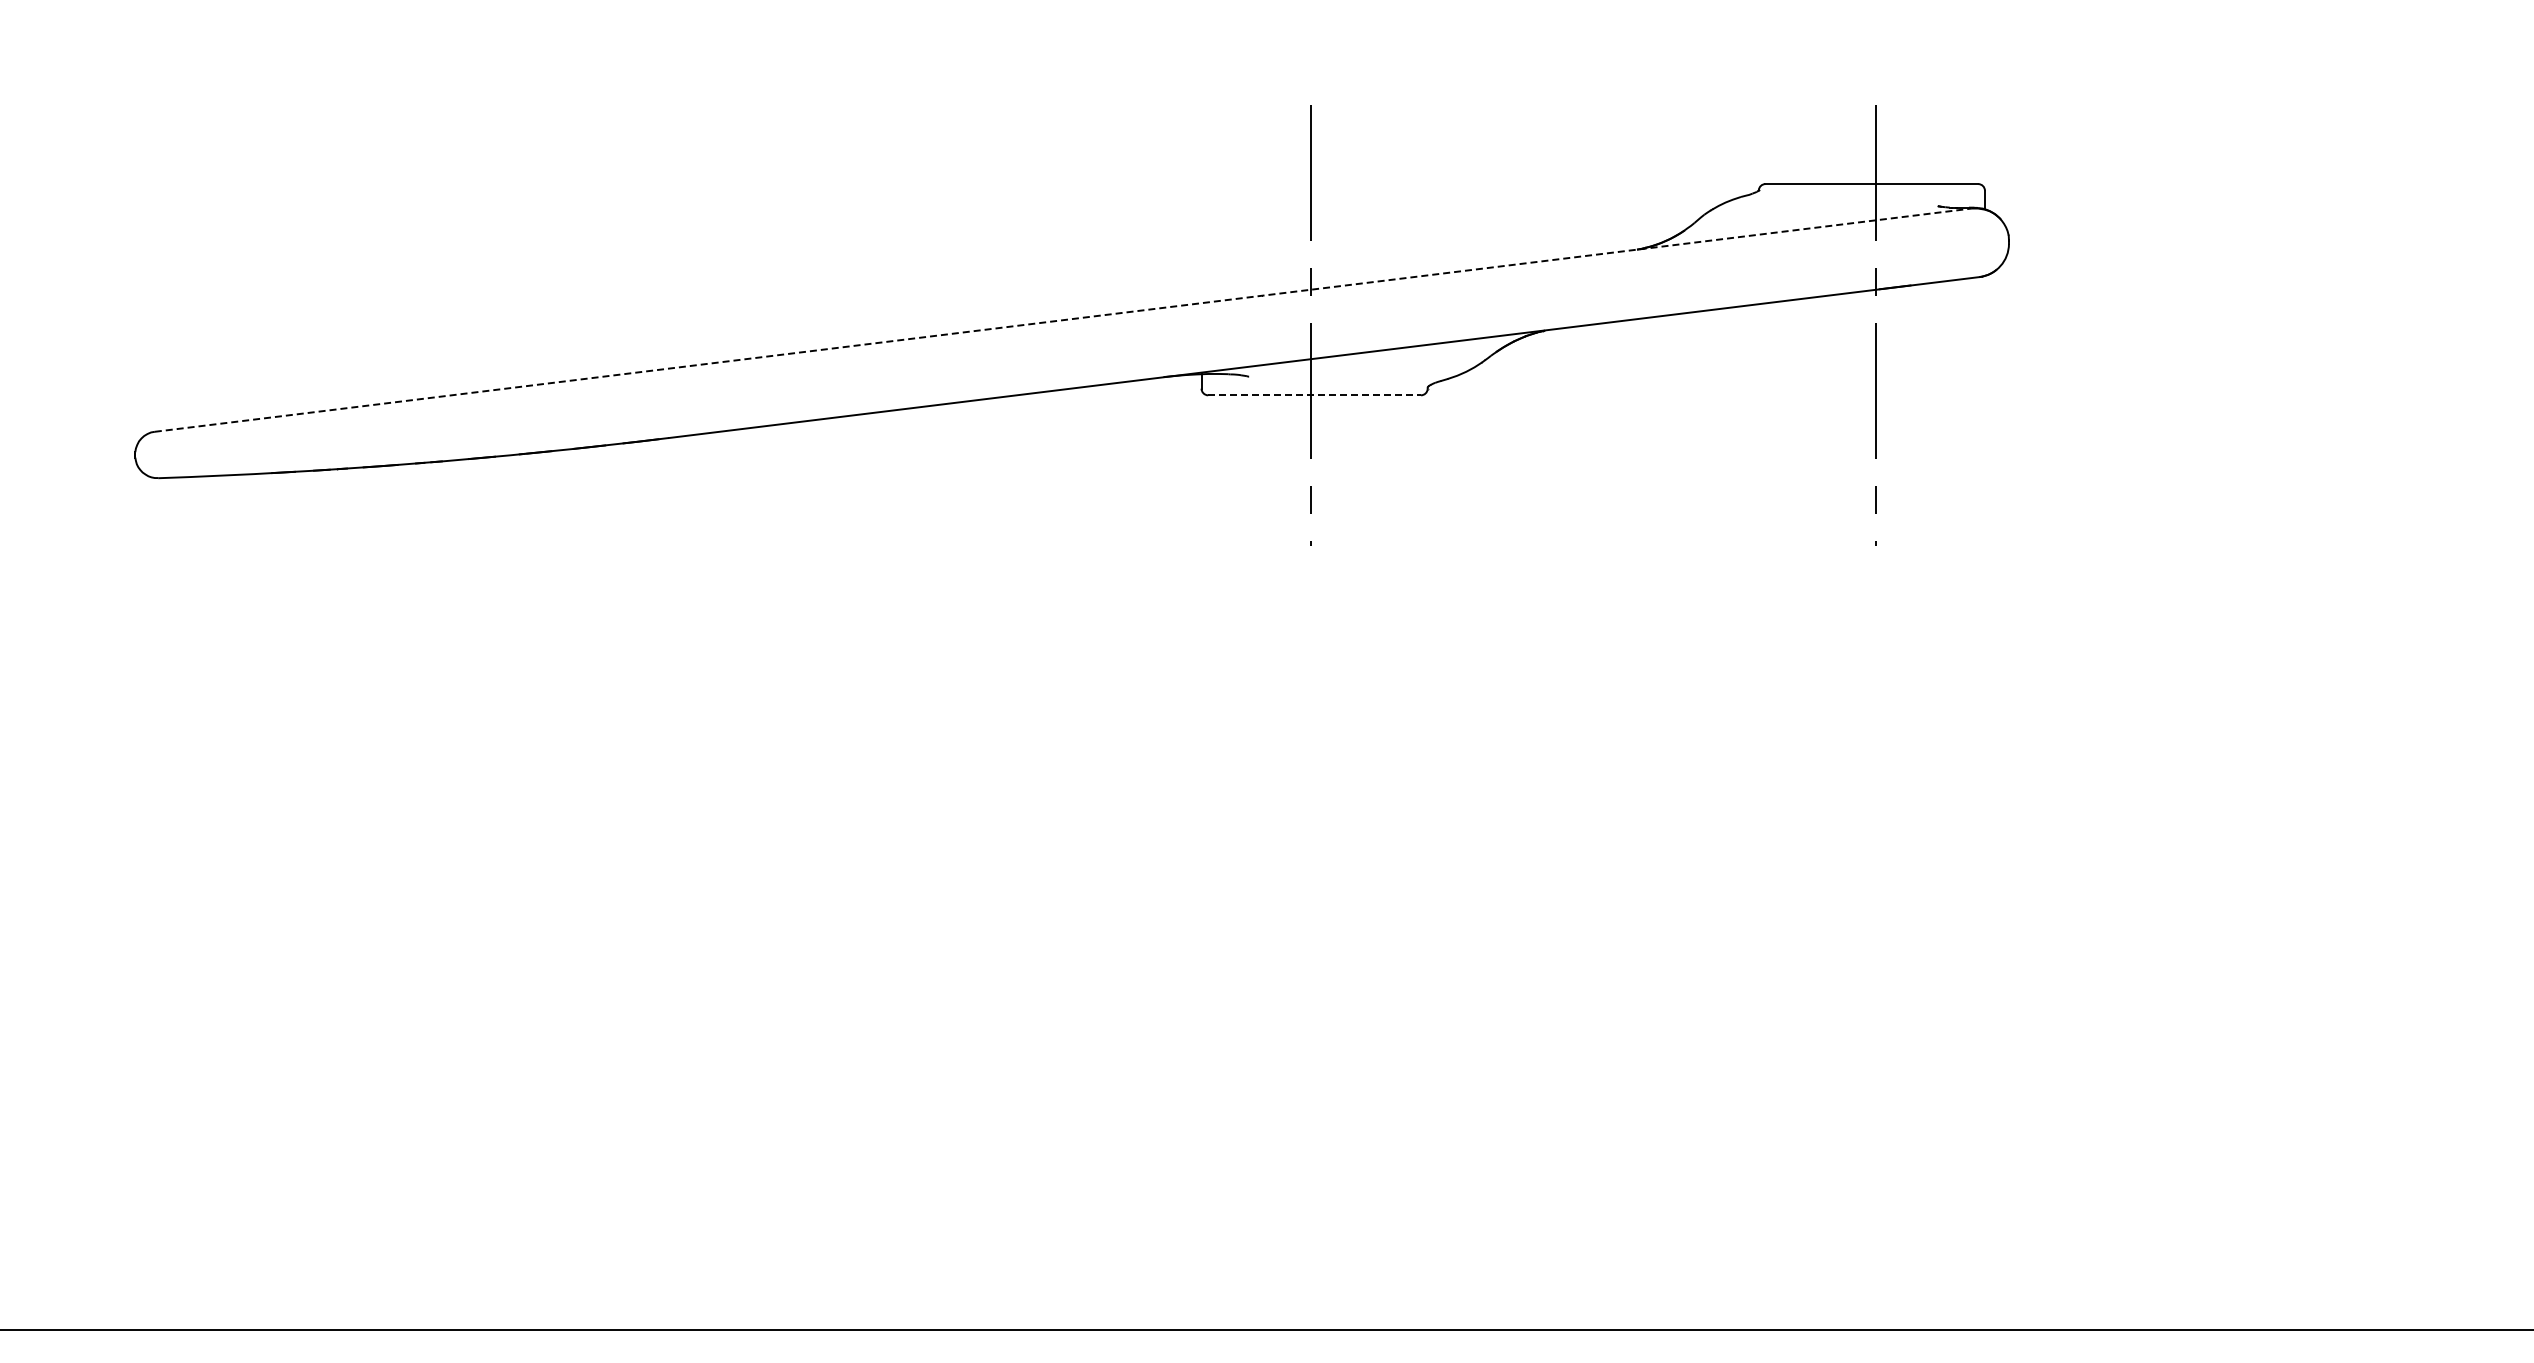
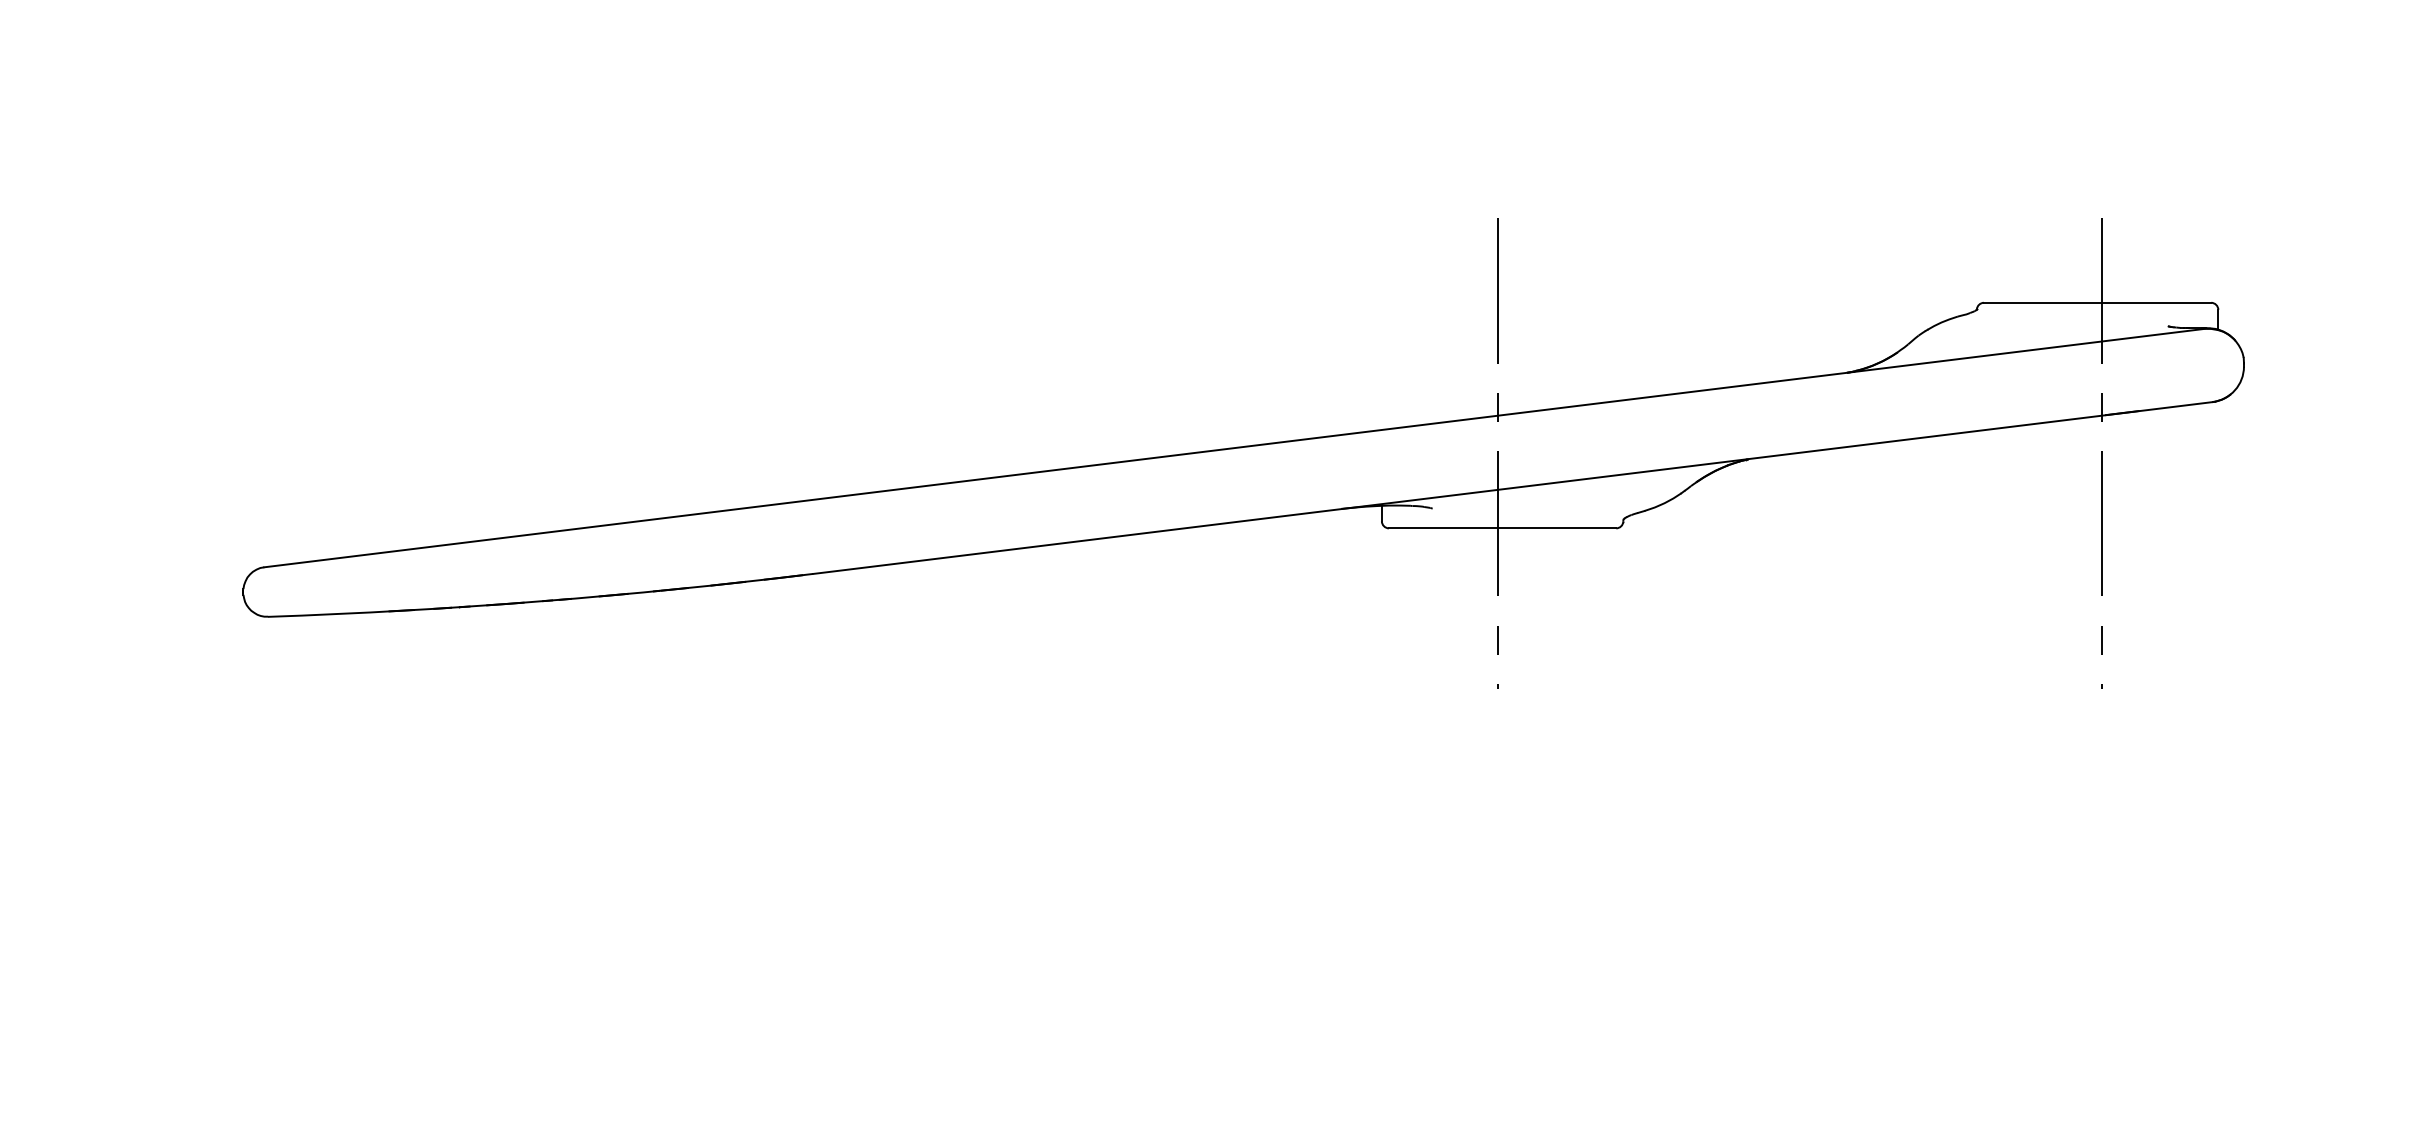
line: (1063, 320) -> (1234, 448), dashed -> solid
line: (1315, 395) -> (1503, 528), dashed -> solid

